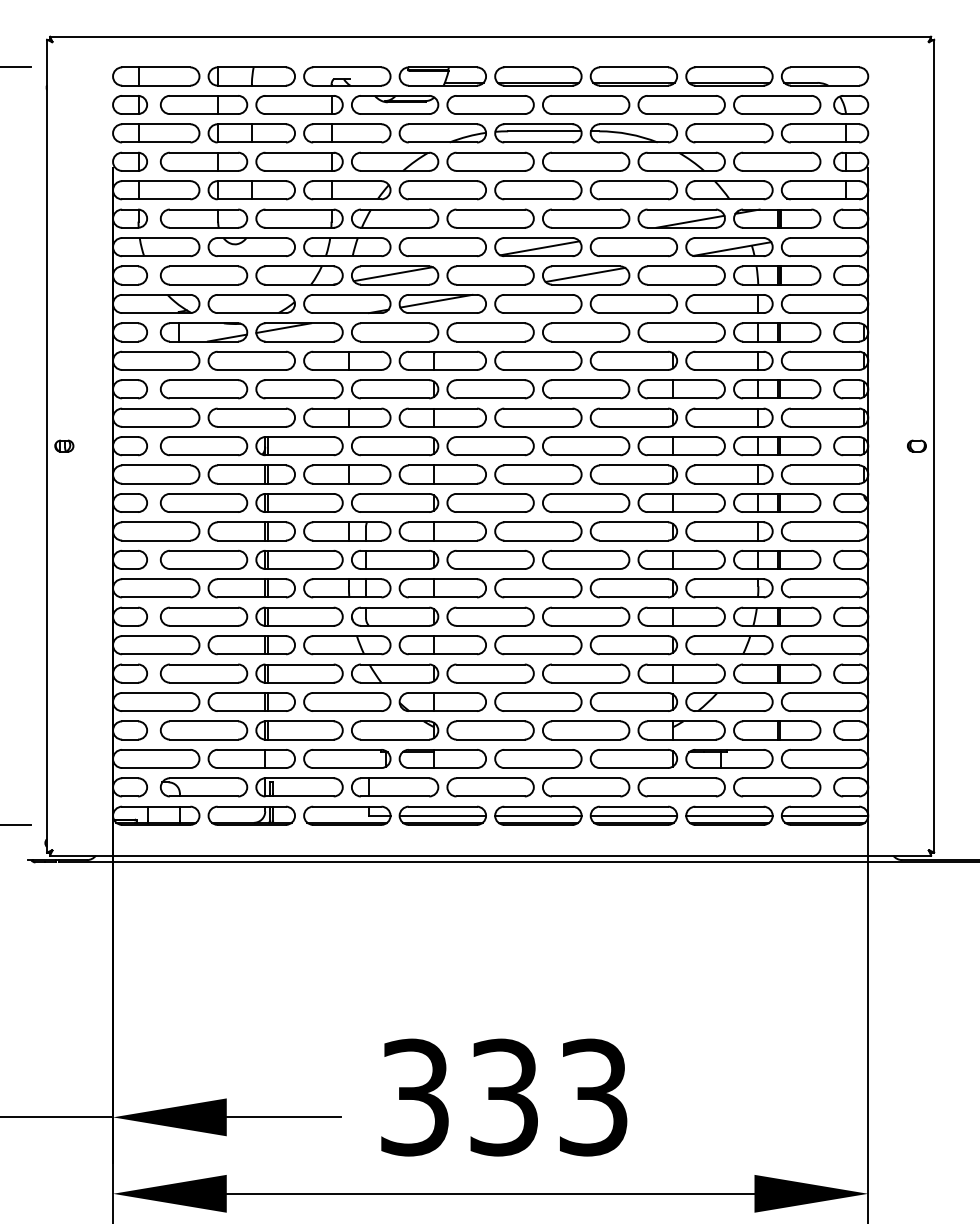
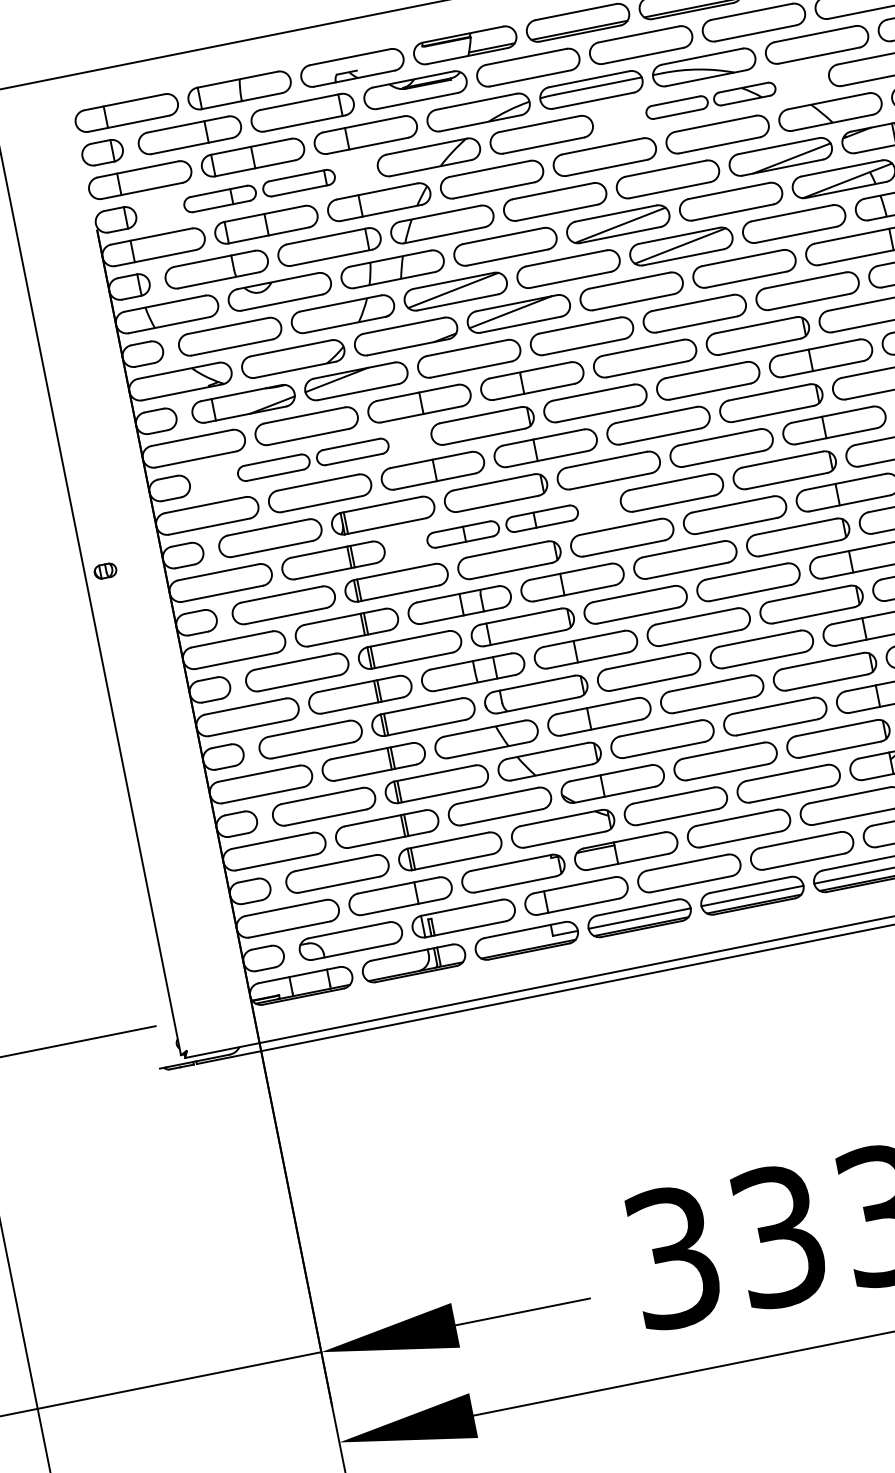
part: (251, 161) -> (259, 190), size x0.7
part: (633, 161) -> (710, 100), size x0.6
part: (251, 389) -> (313, 460), size x0.7
part: (394, 474) -> (502, 526), size x0.7

